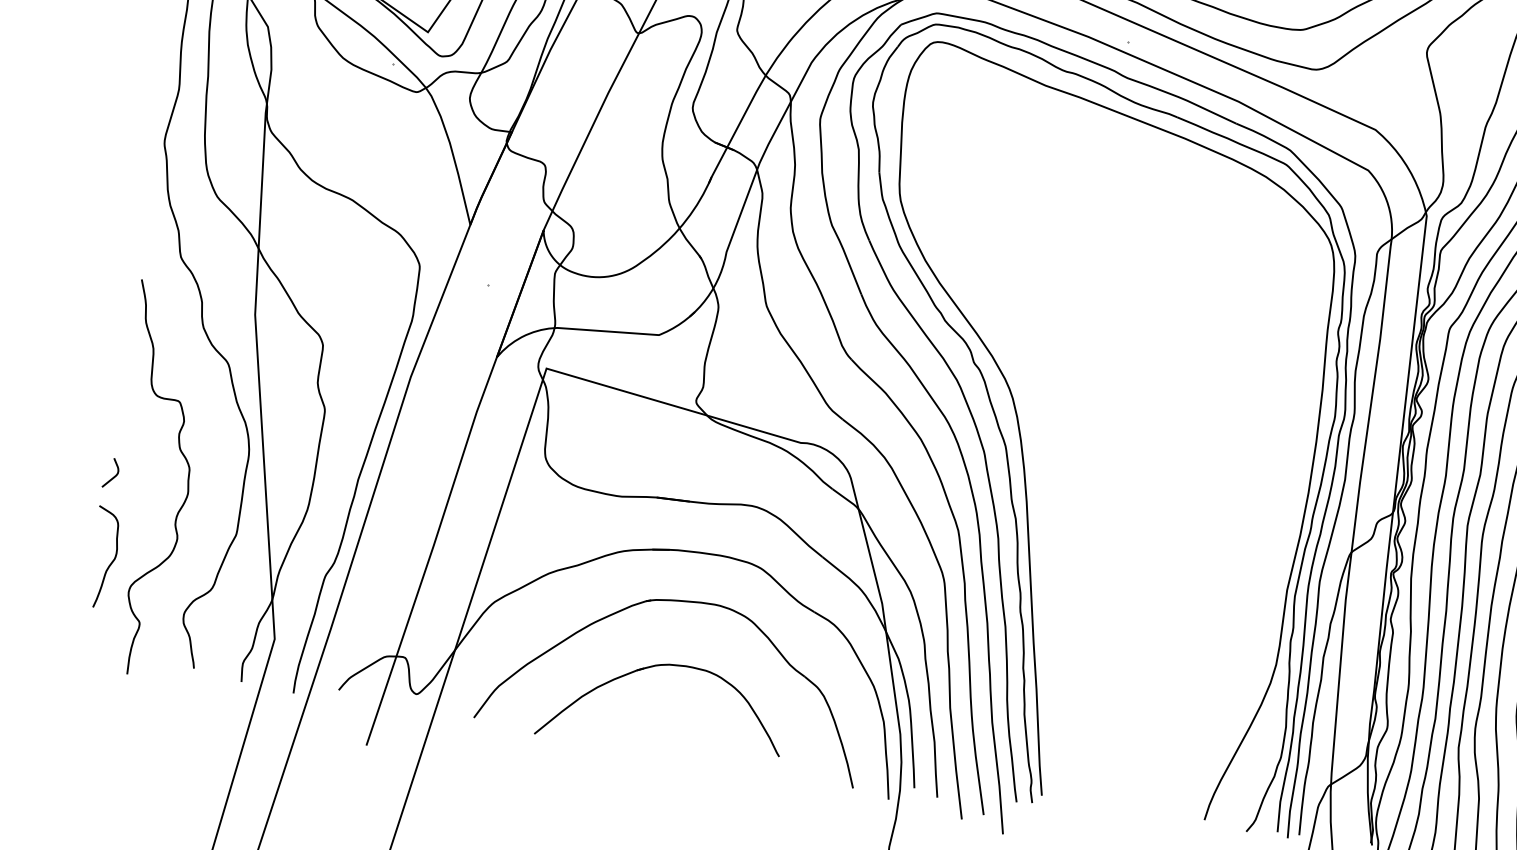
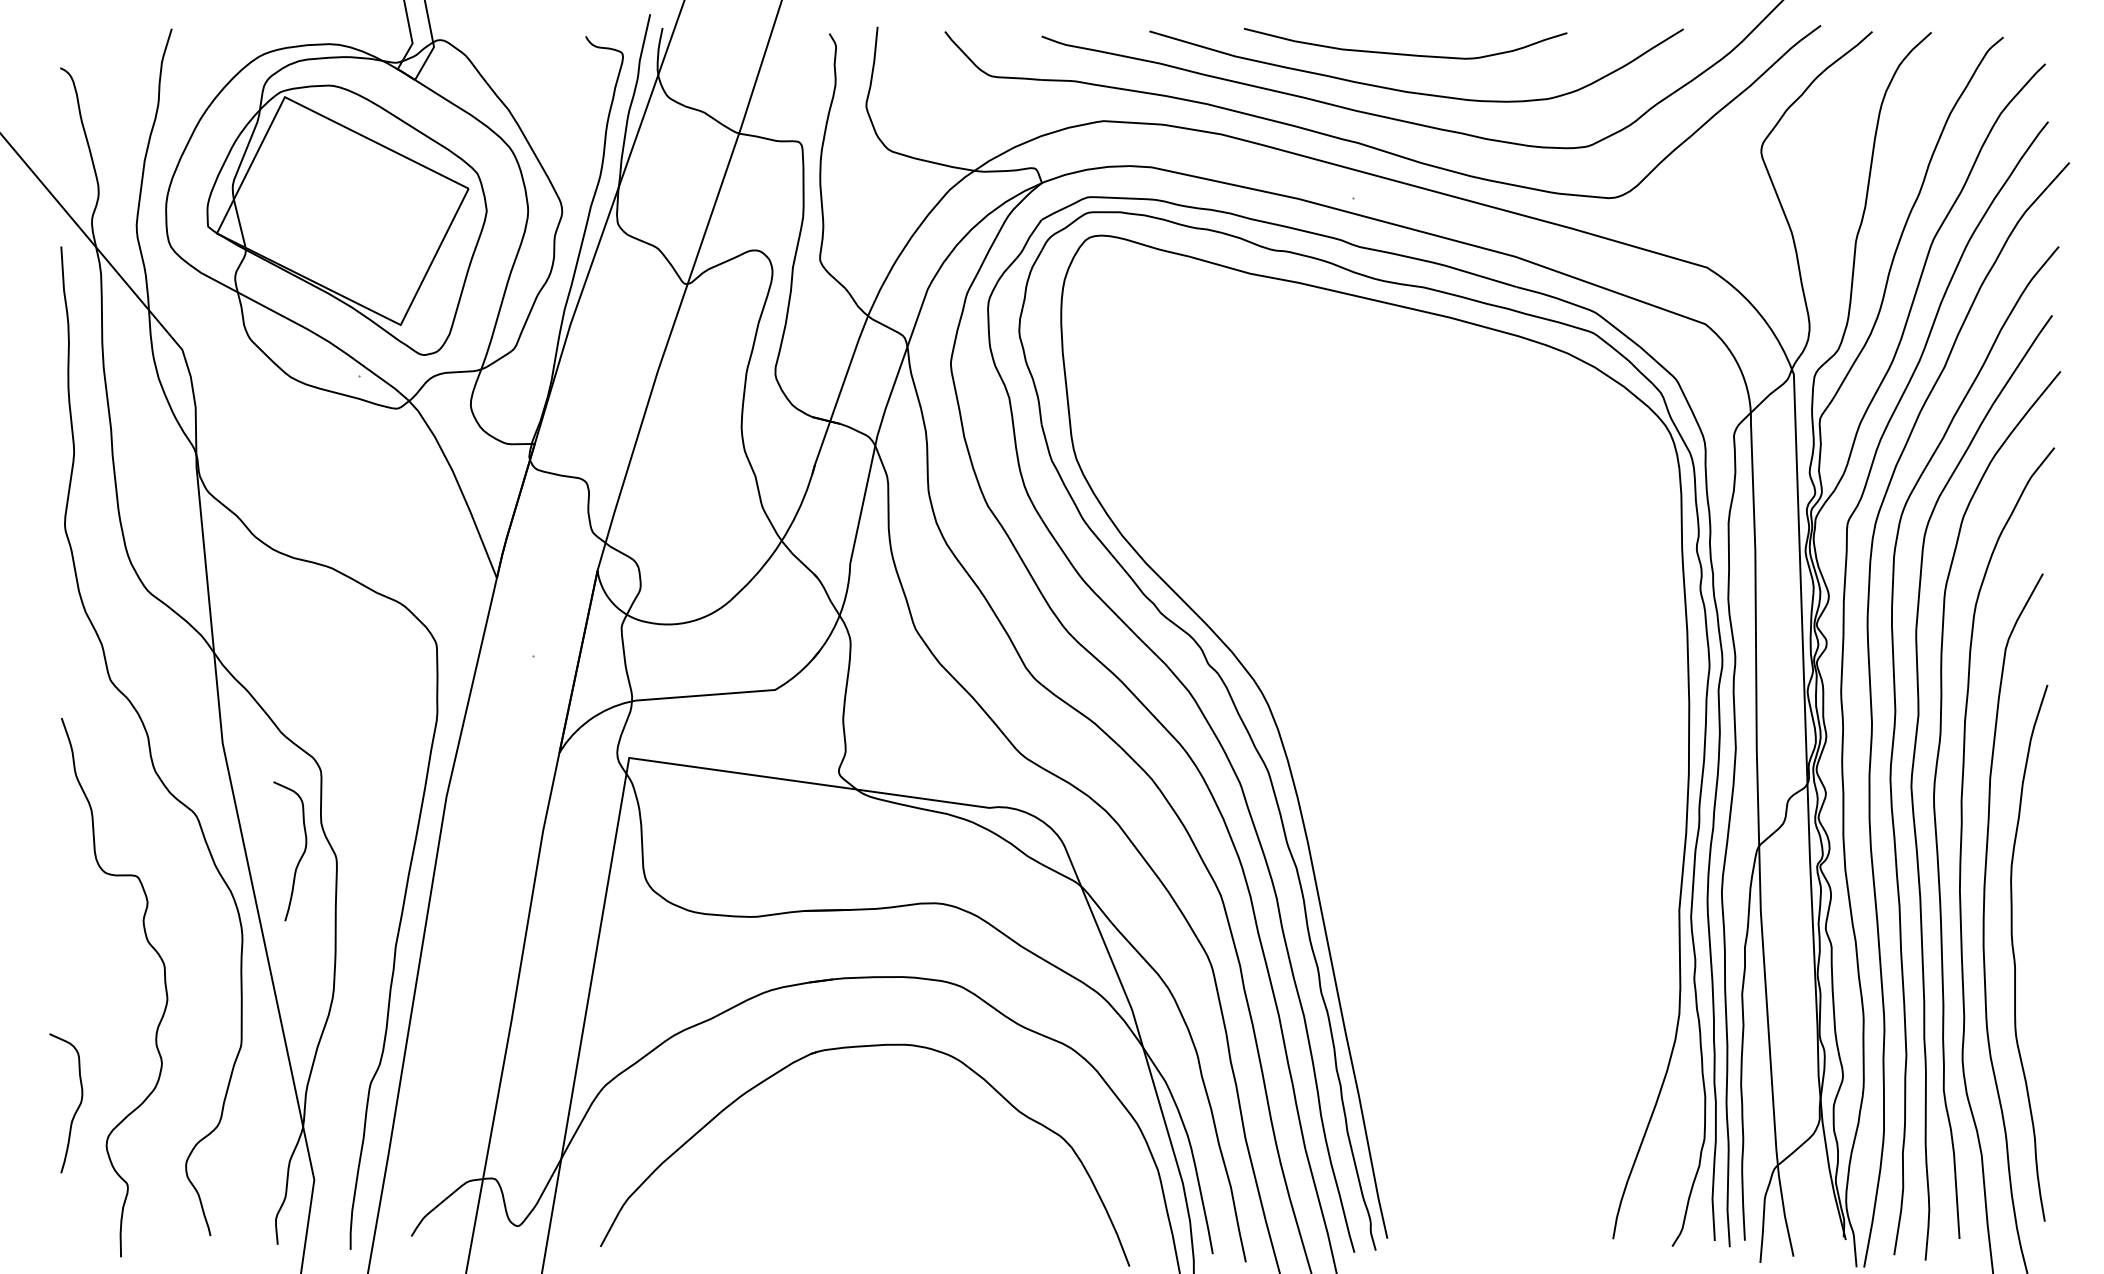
curve: (299, 405) -> (300, 857), added
curve: (114, 476) -> (63, 991), removed
part: (652, 667) -> (832, 1142), removed

